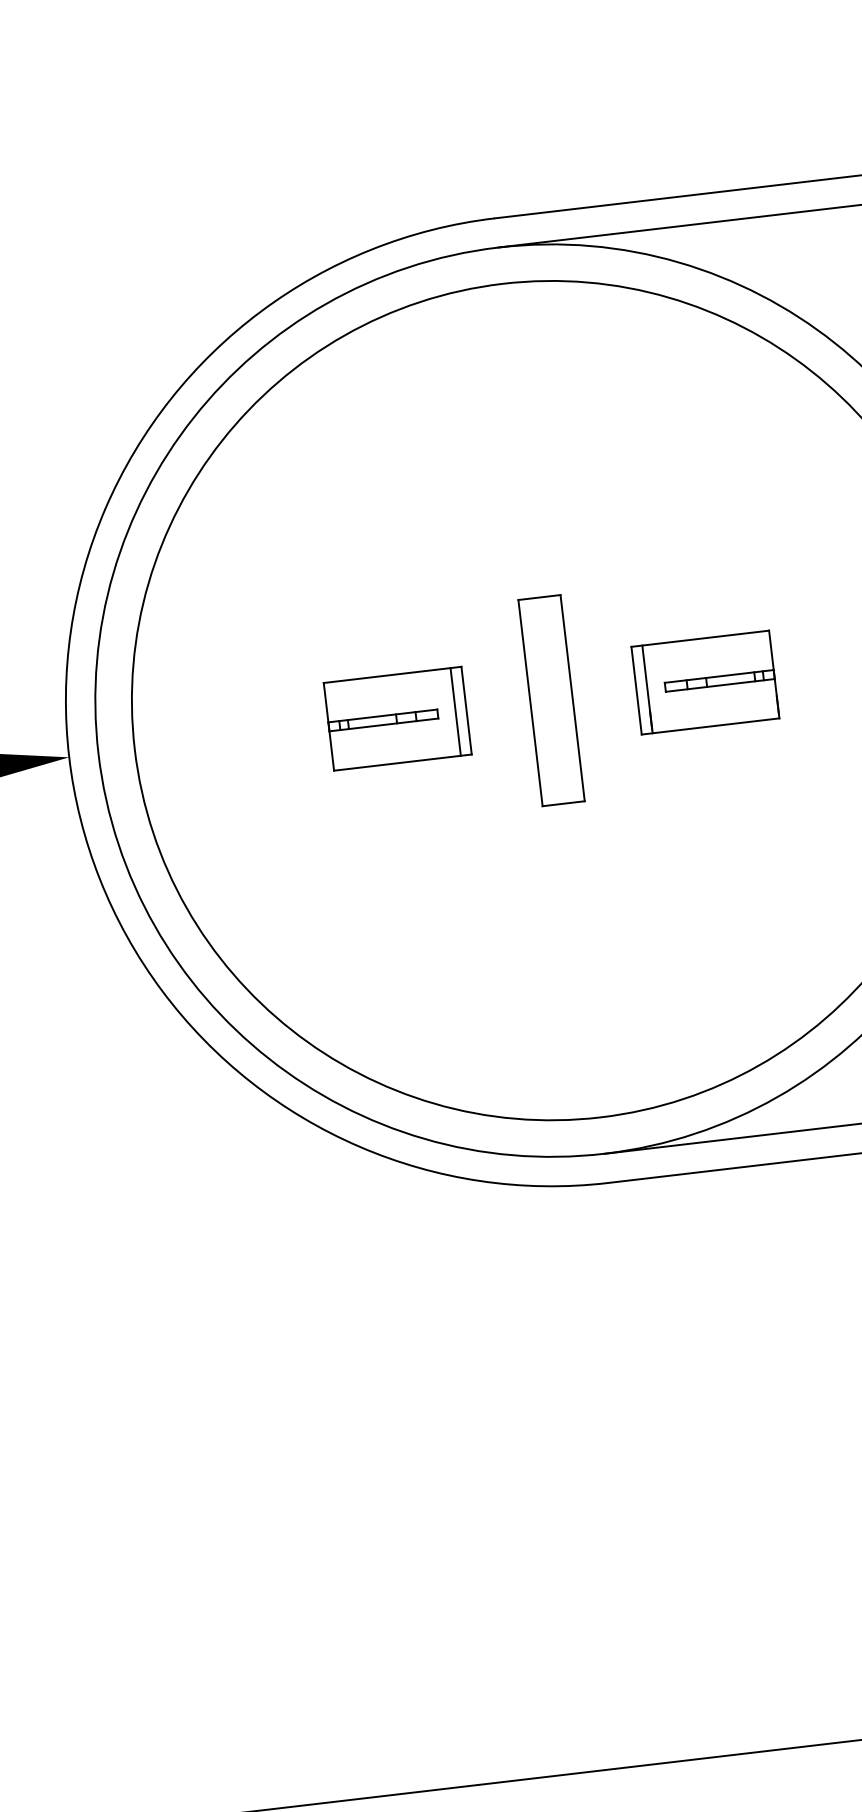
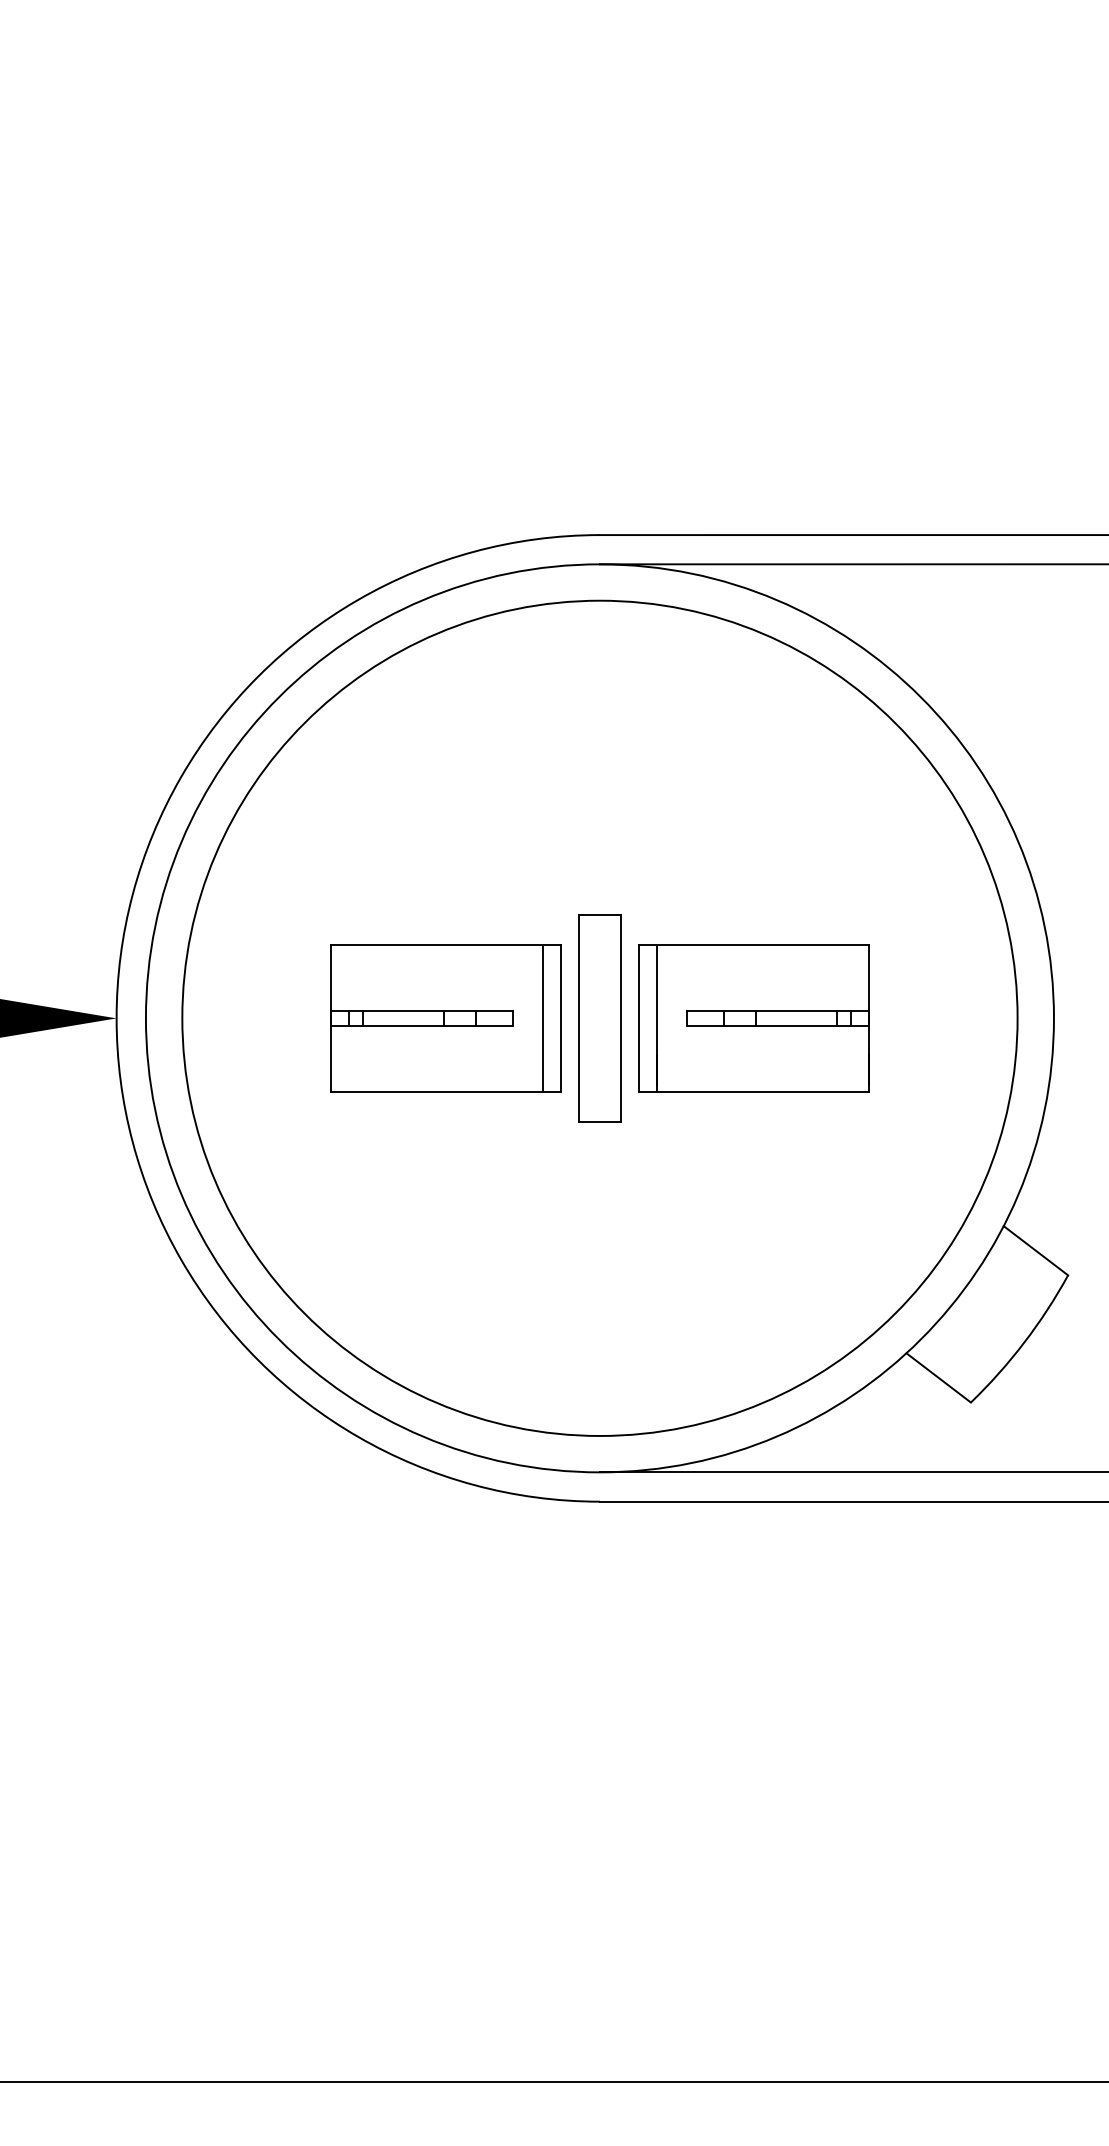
part: (704, 682) -> (753, 1018), size x1.67
part: (397, 718) -> (445, 1018), size x1.67

